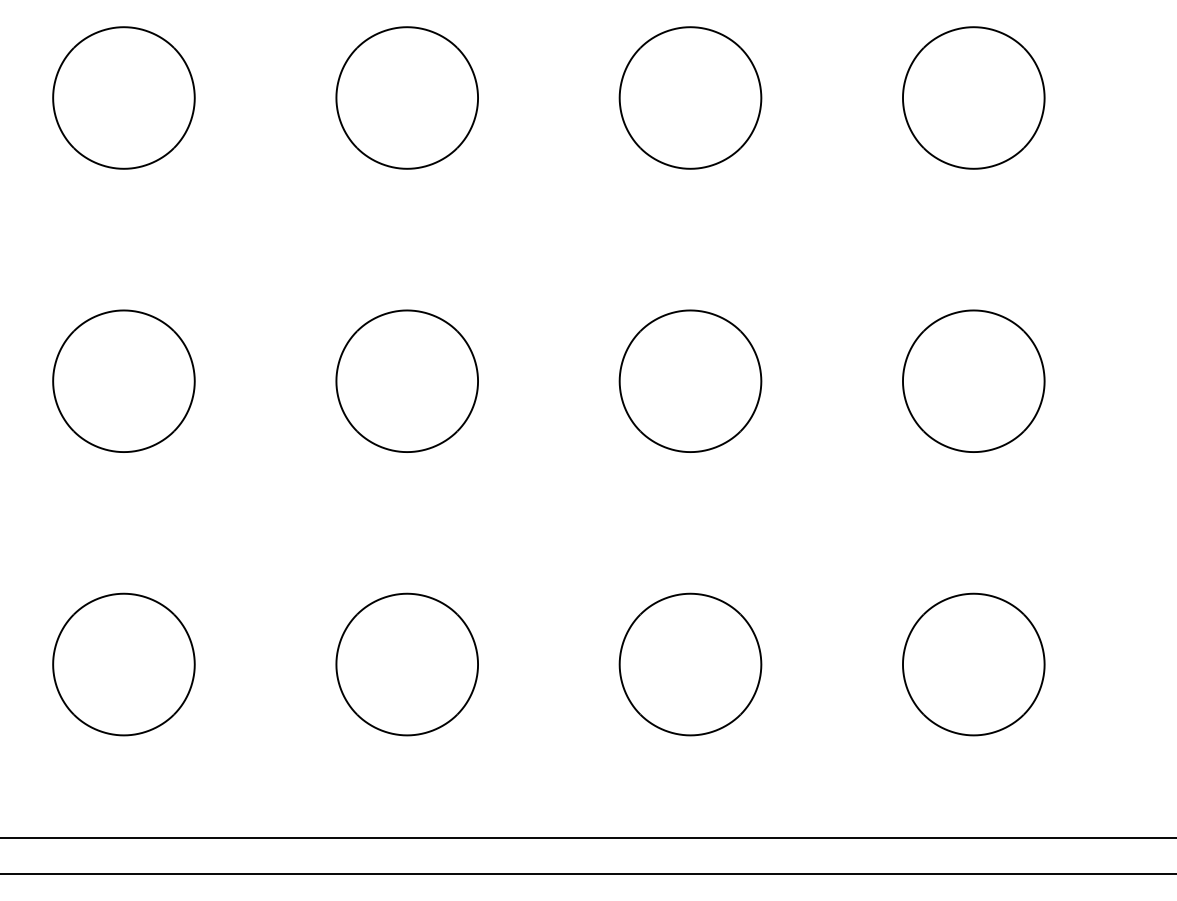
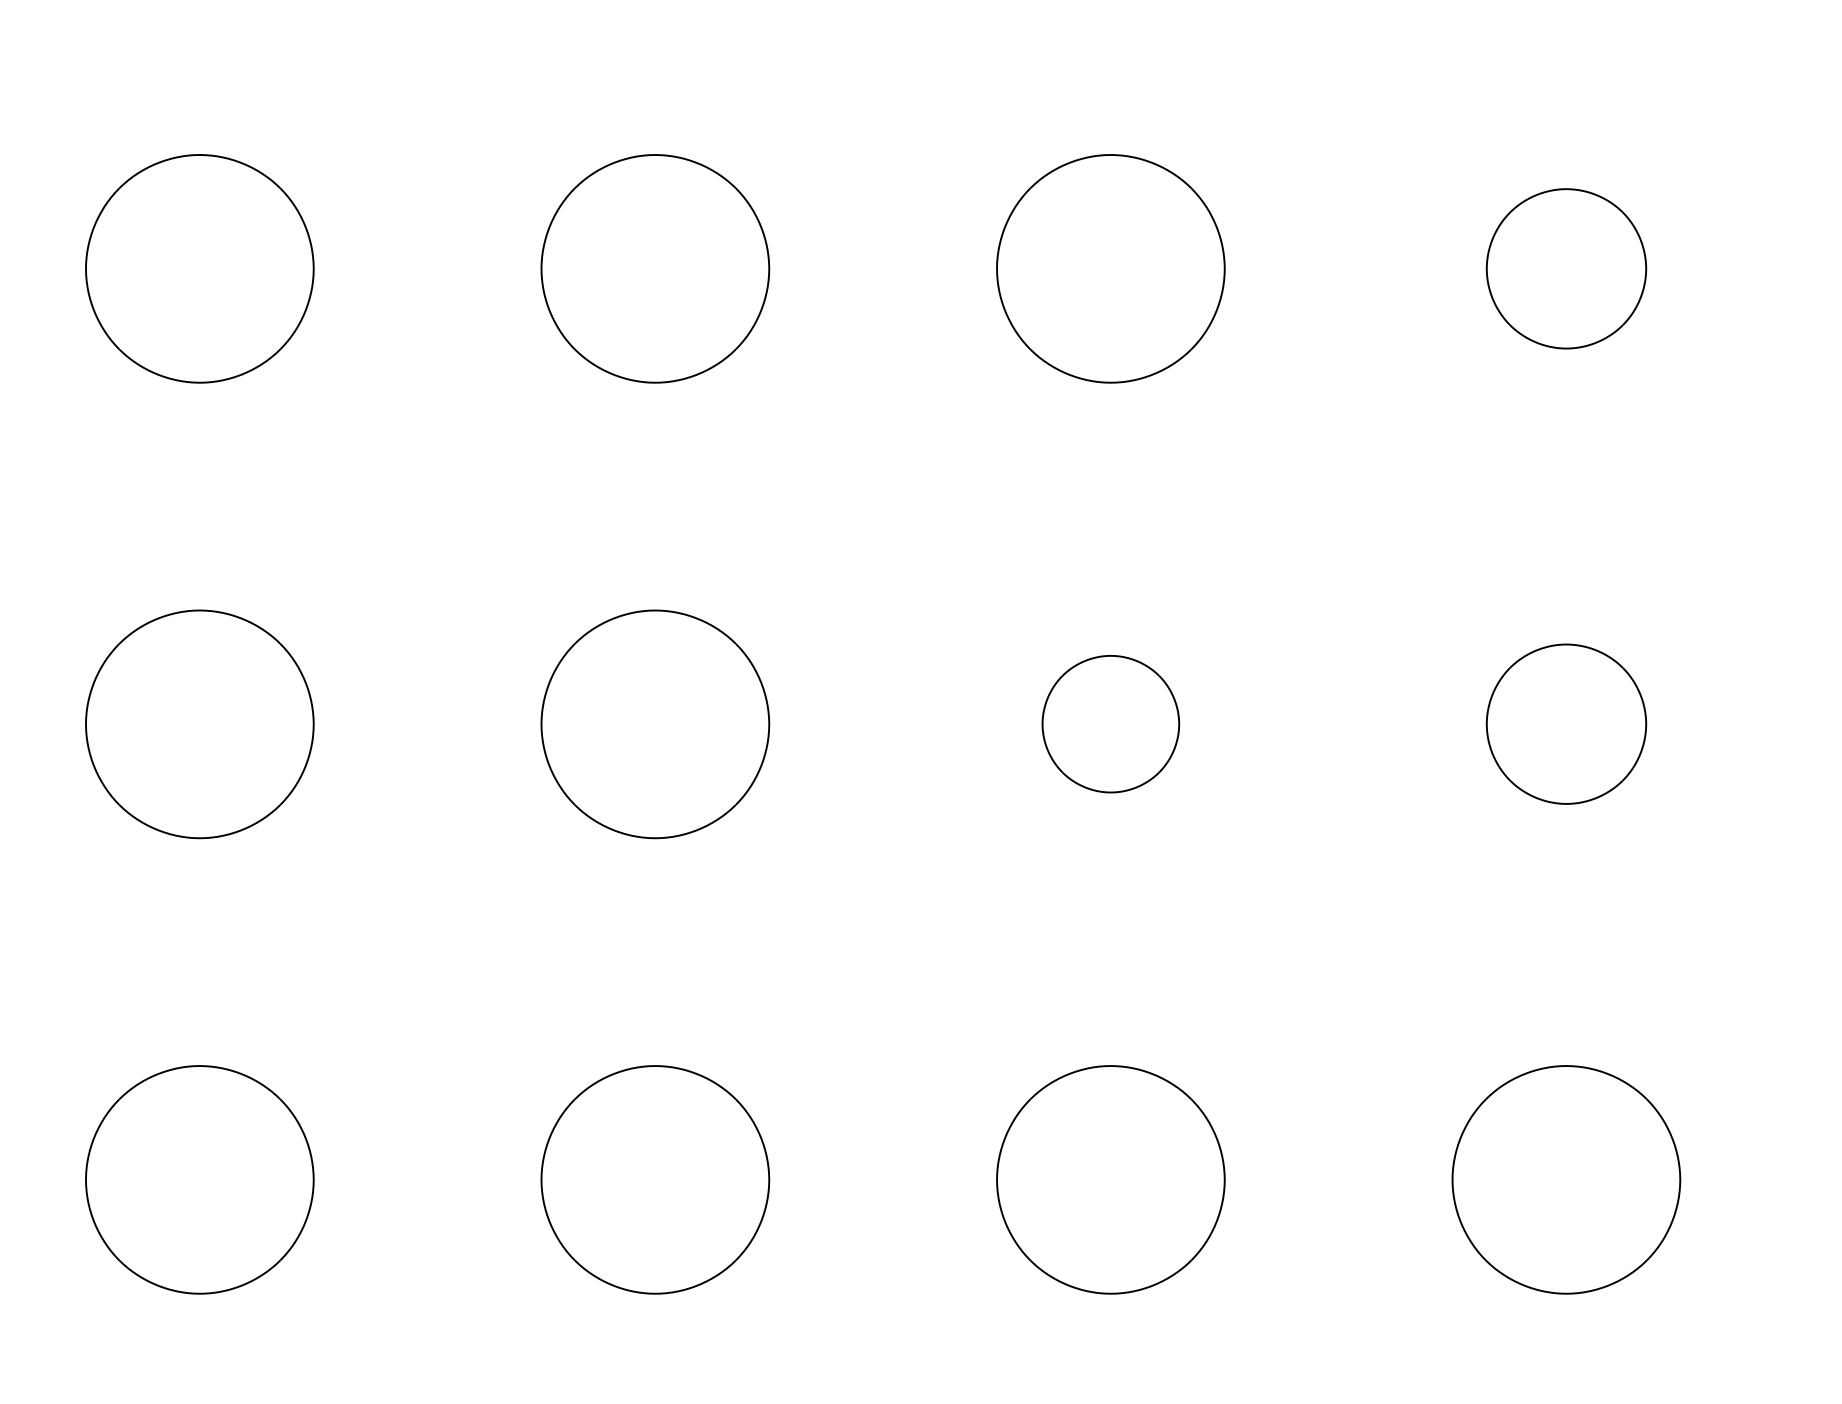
part: (973, 97) -> (1565, 268), size x0.7
part: (690, 380) -> (1110, 723), size x0.6
part: (973, 380) -> (1565, 723), size x0.7

